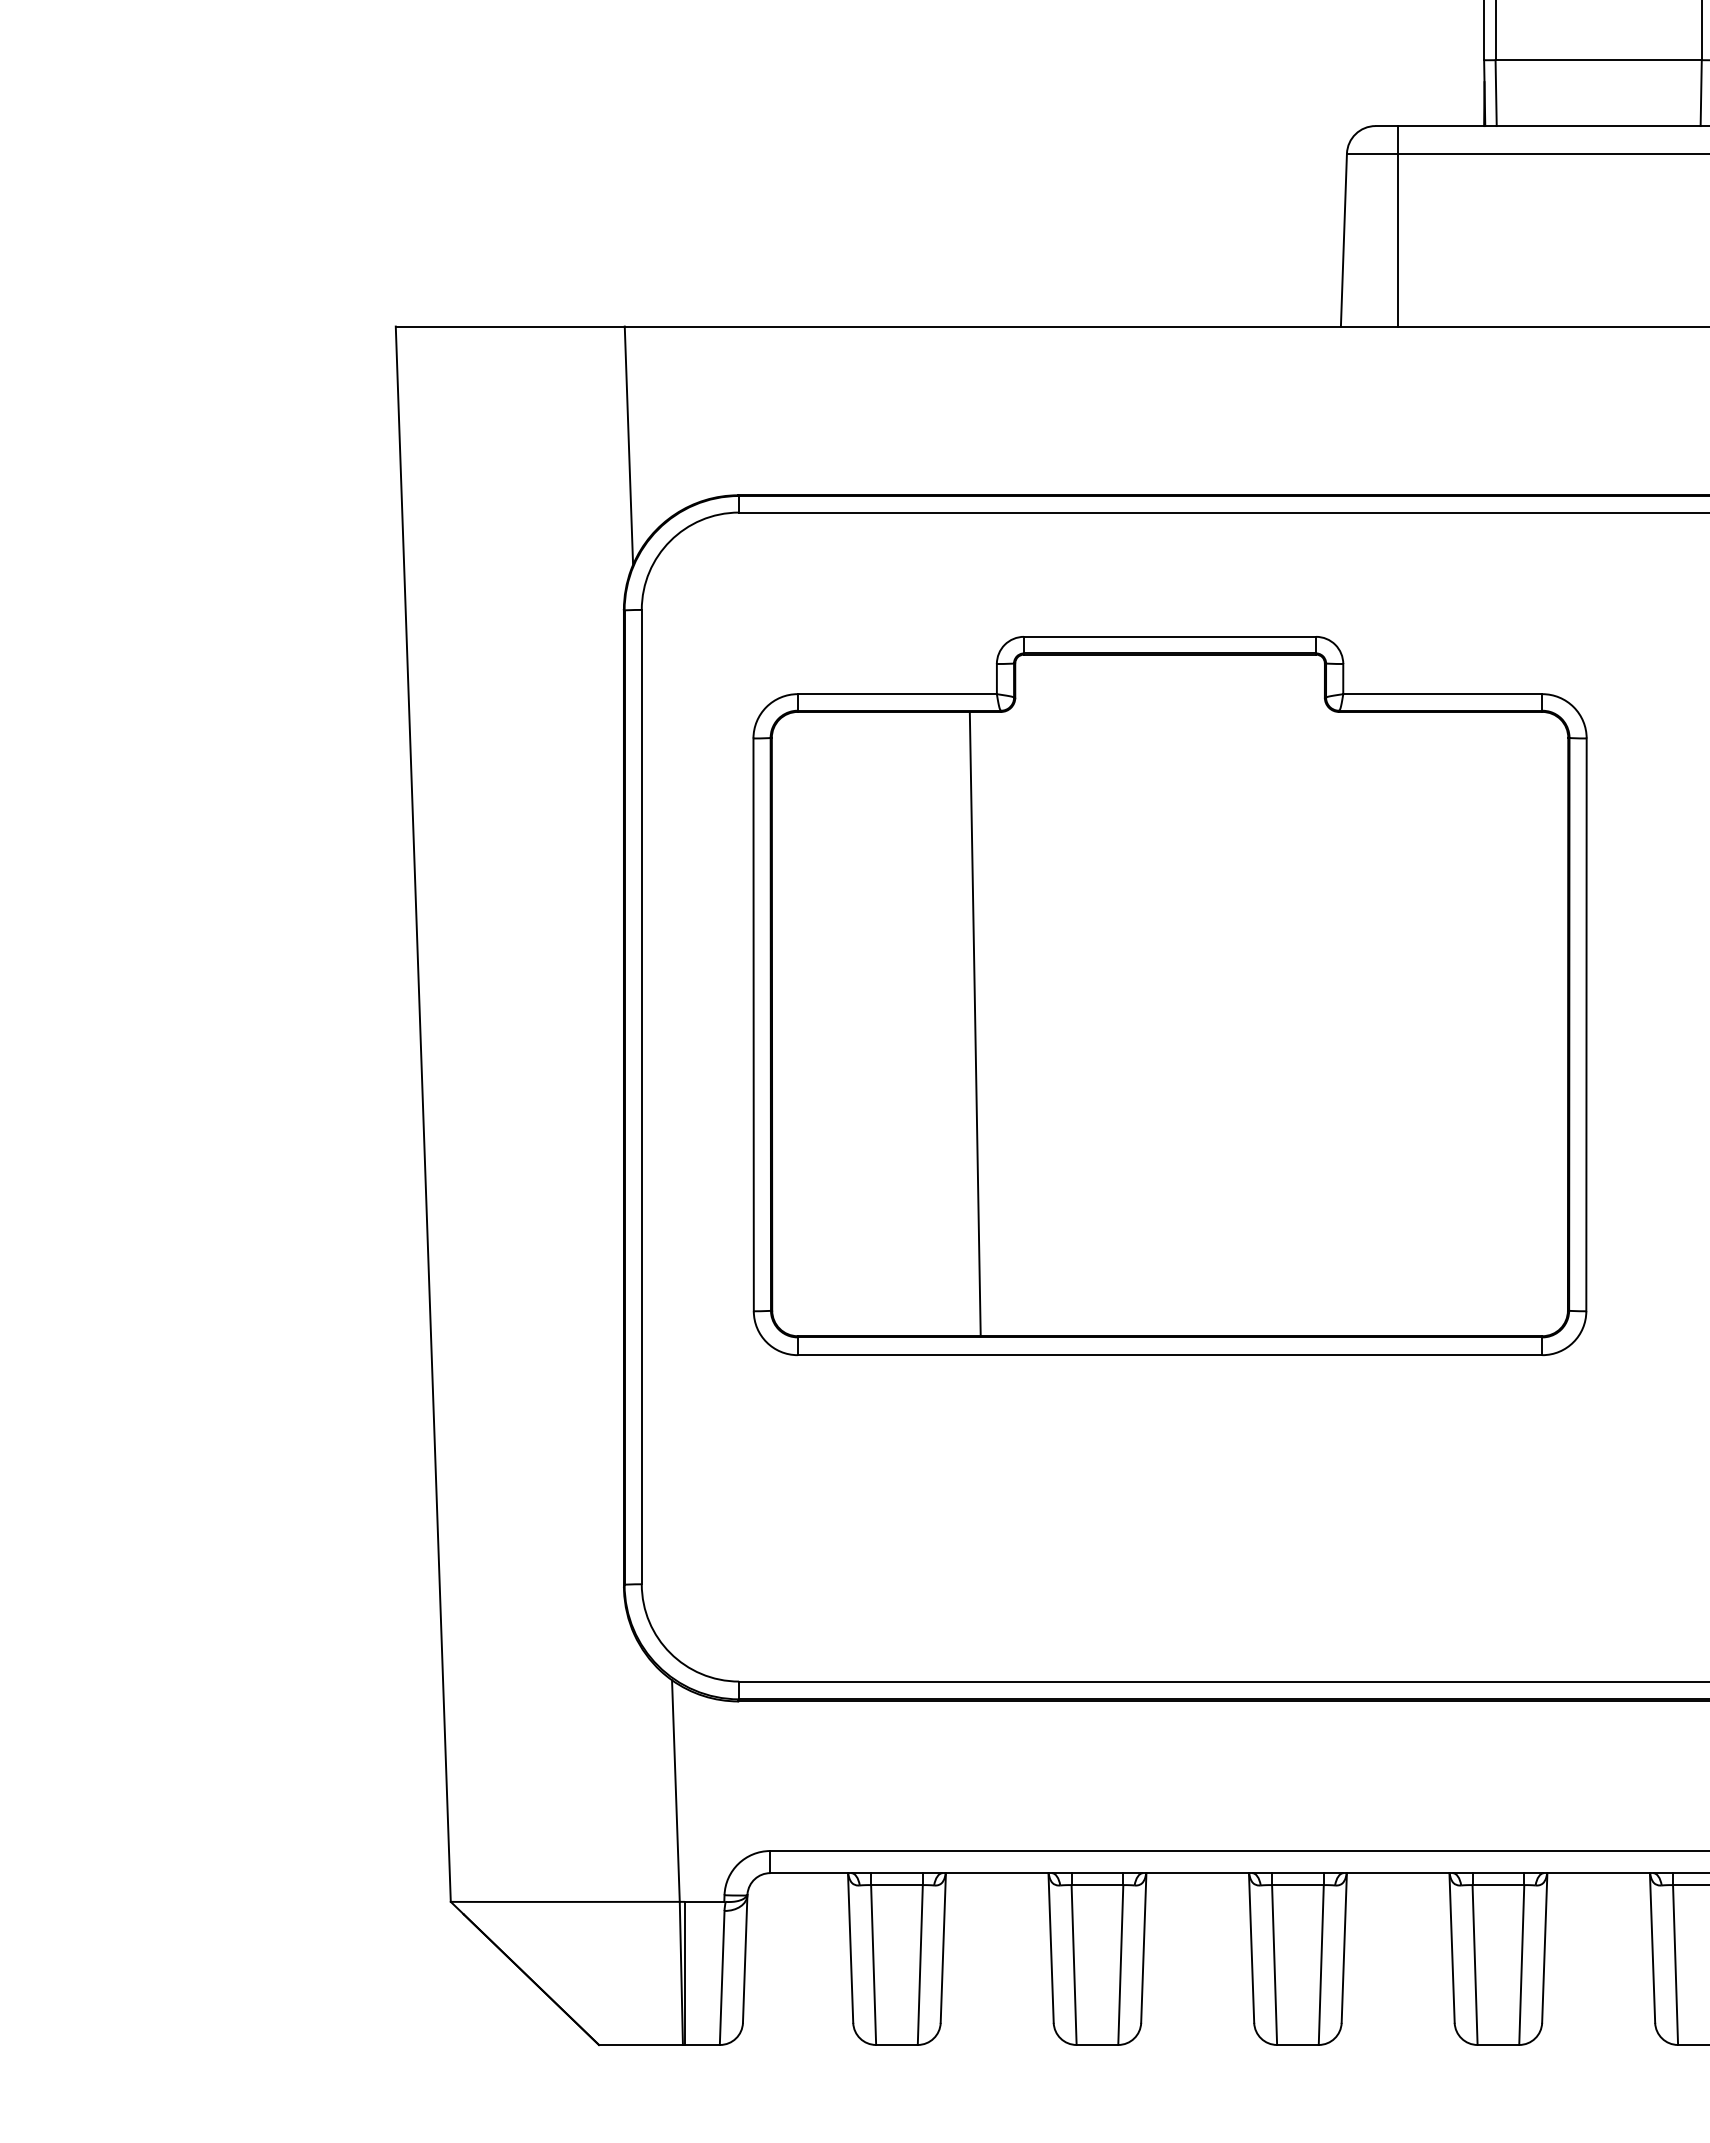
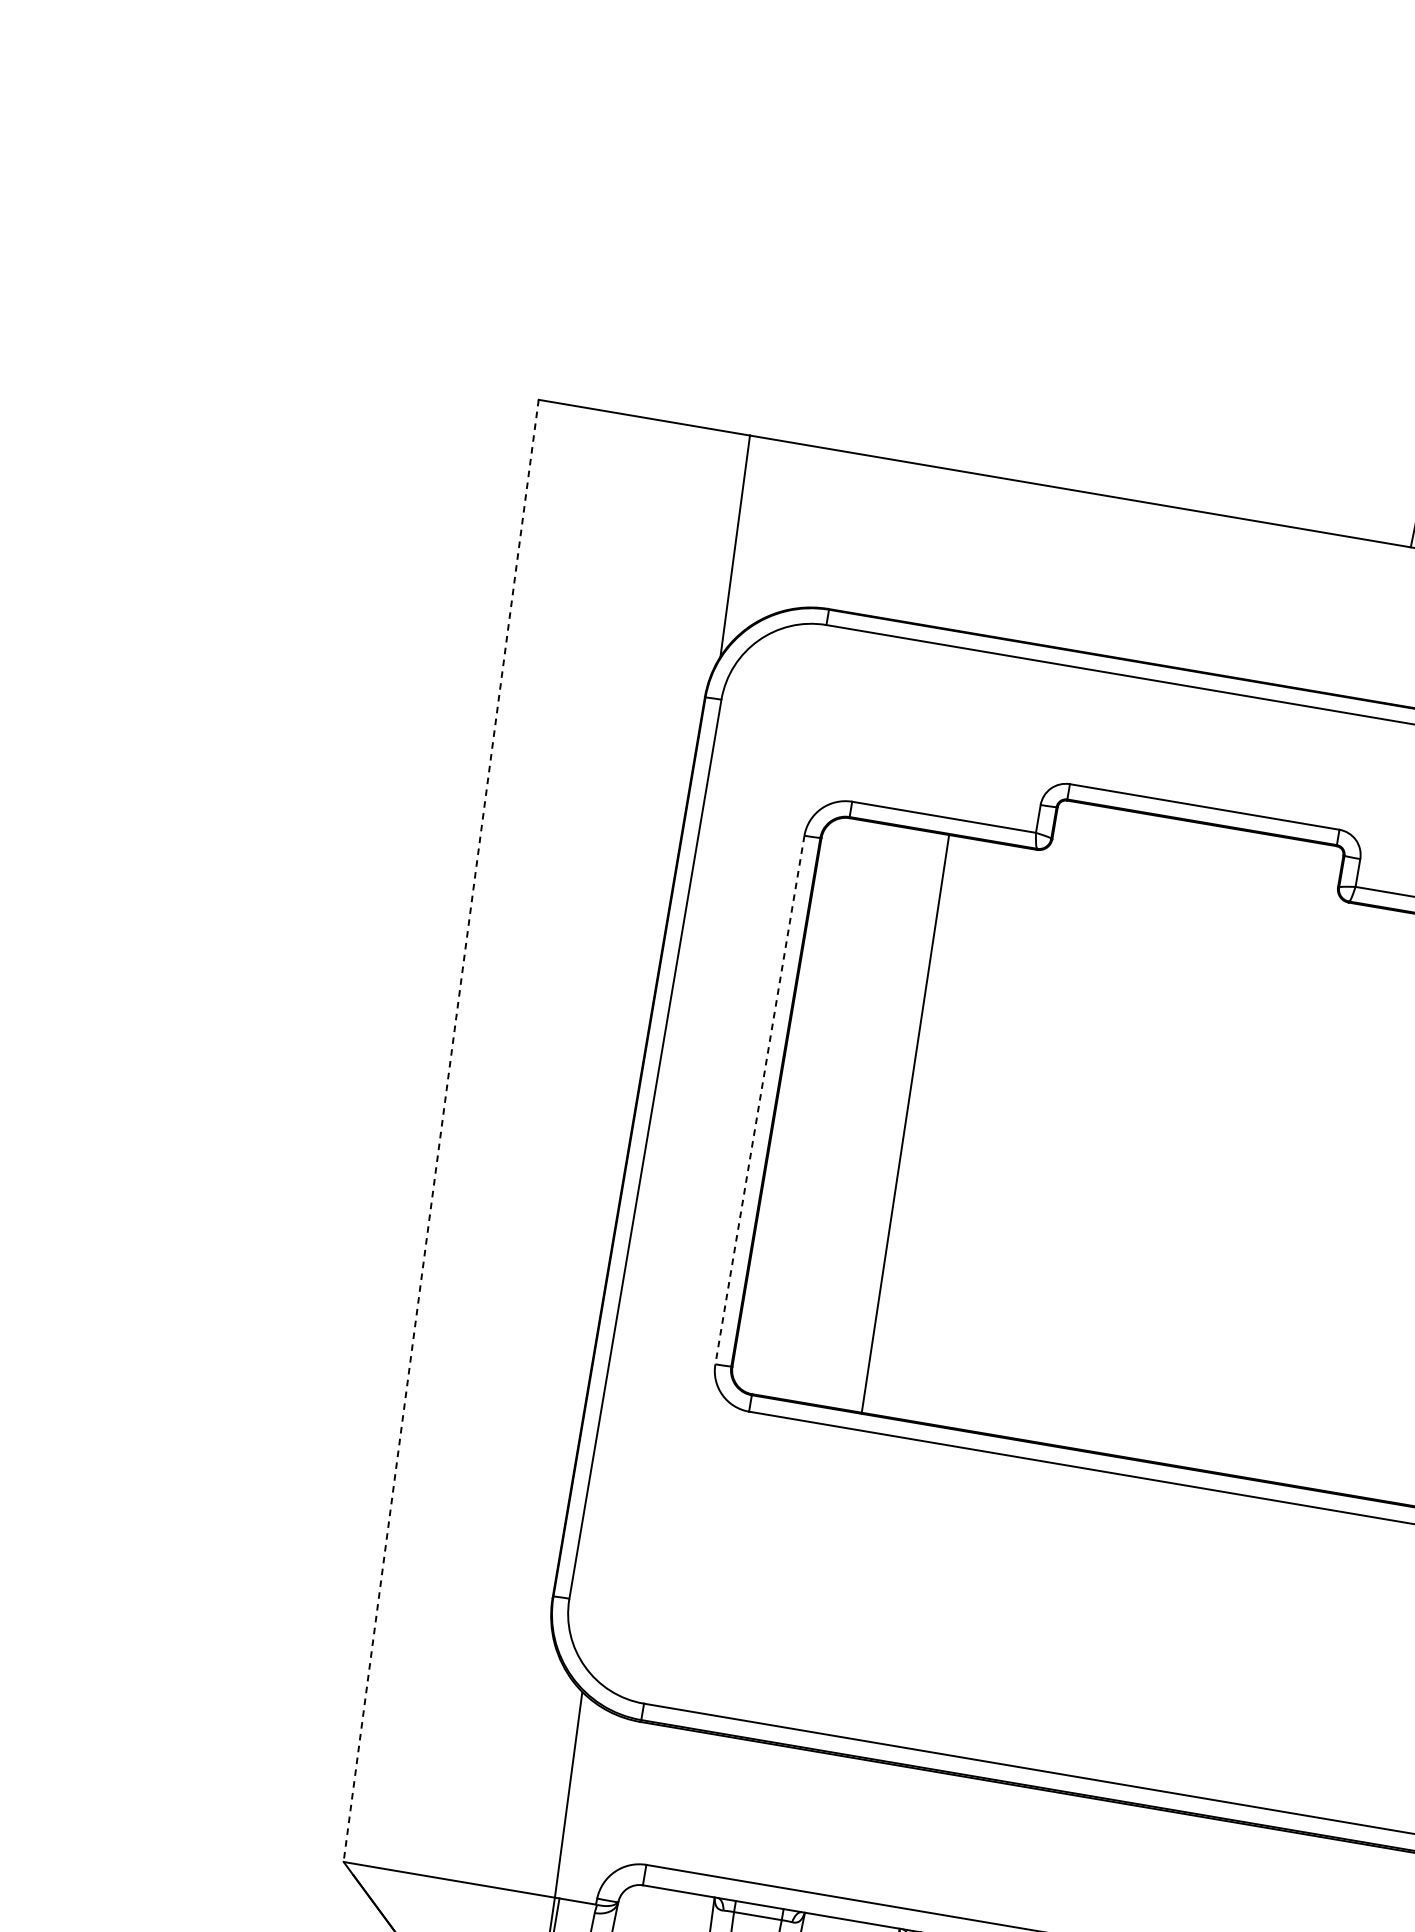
line: (974, 1023) -> (904, 1124), moved
line: (753, 1025) -> (759, 1100), solid -> dashed
line: (423, 1114) -> (441, 1131), solid -> dashed

